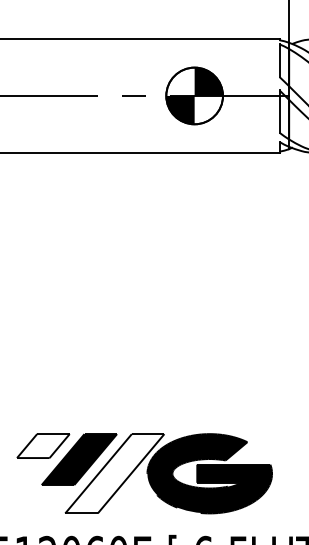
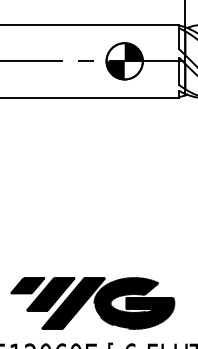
fill: (42, 445) -> (27, 285), added
fill: (114, 473) -> (73, 303), added

